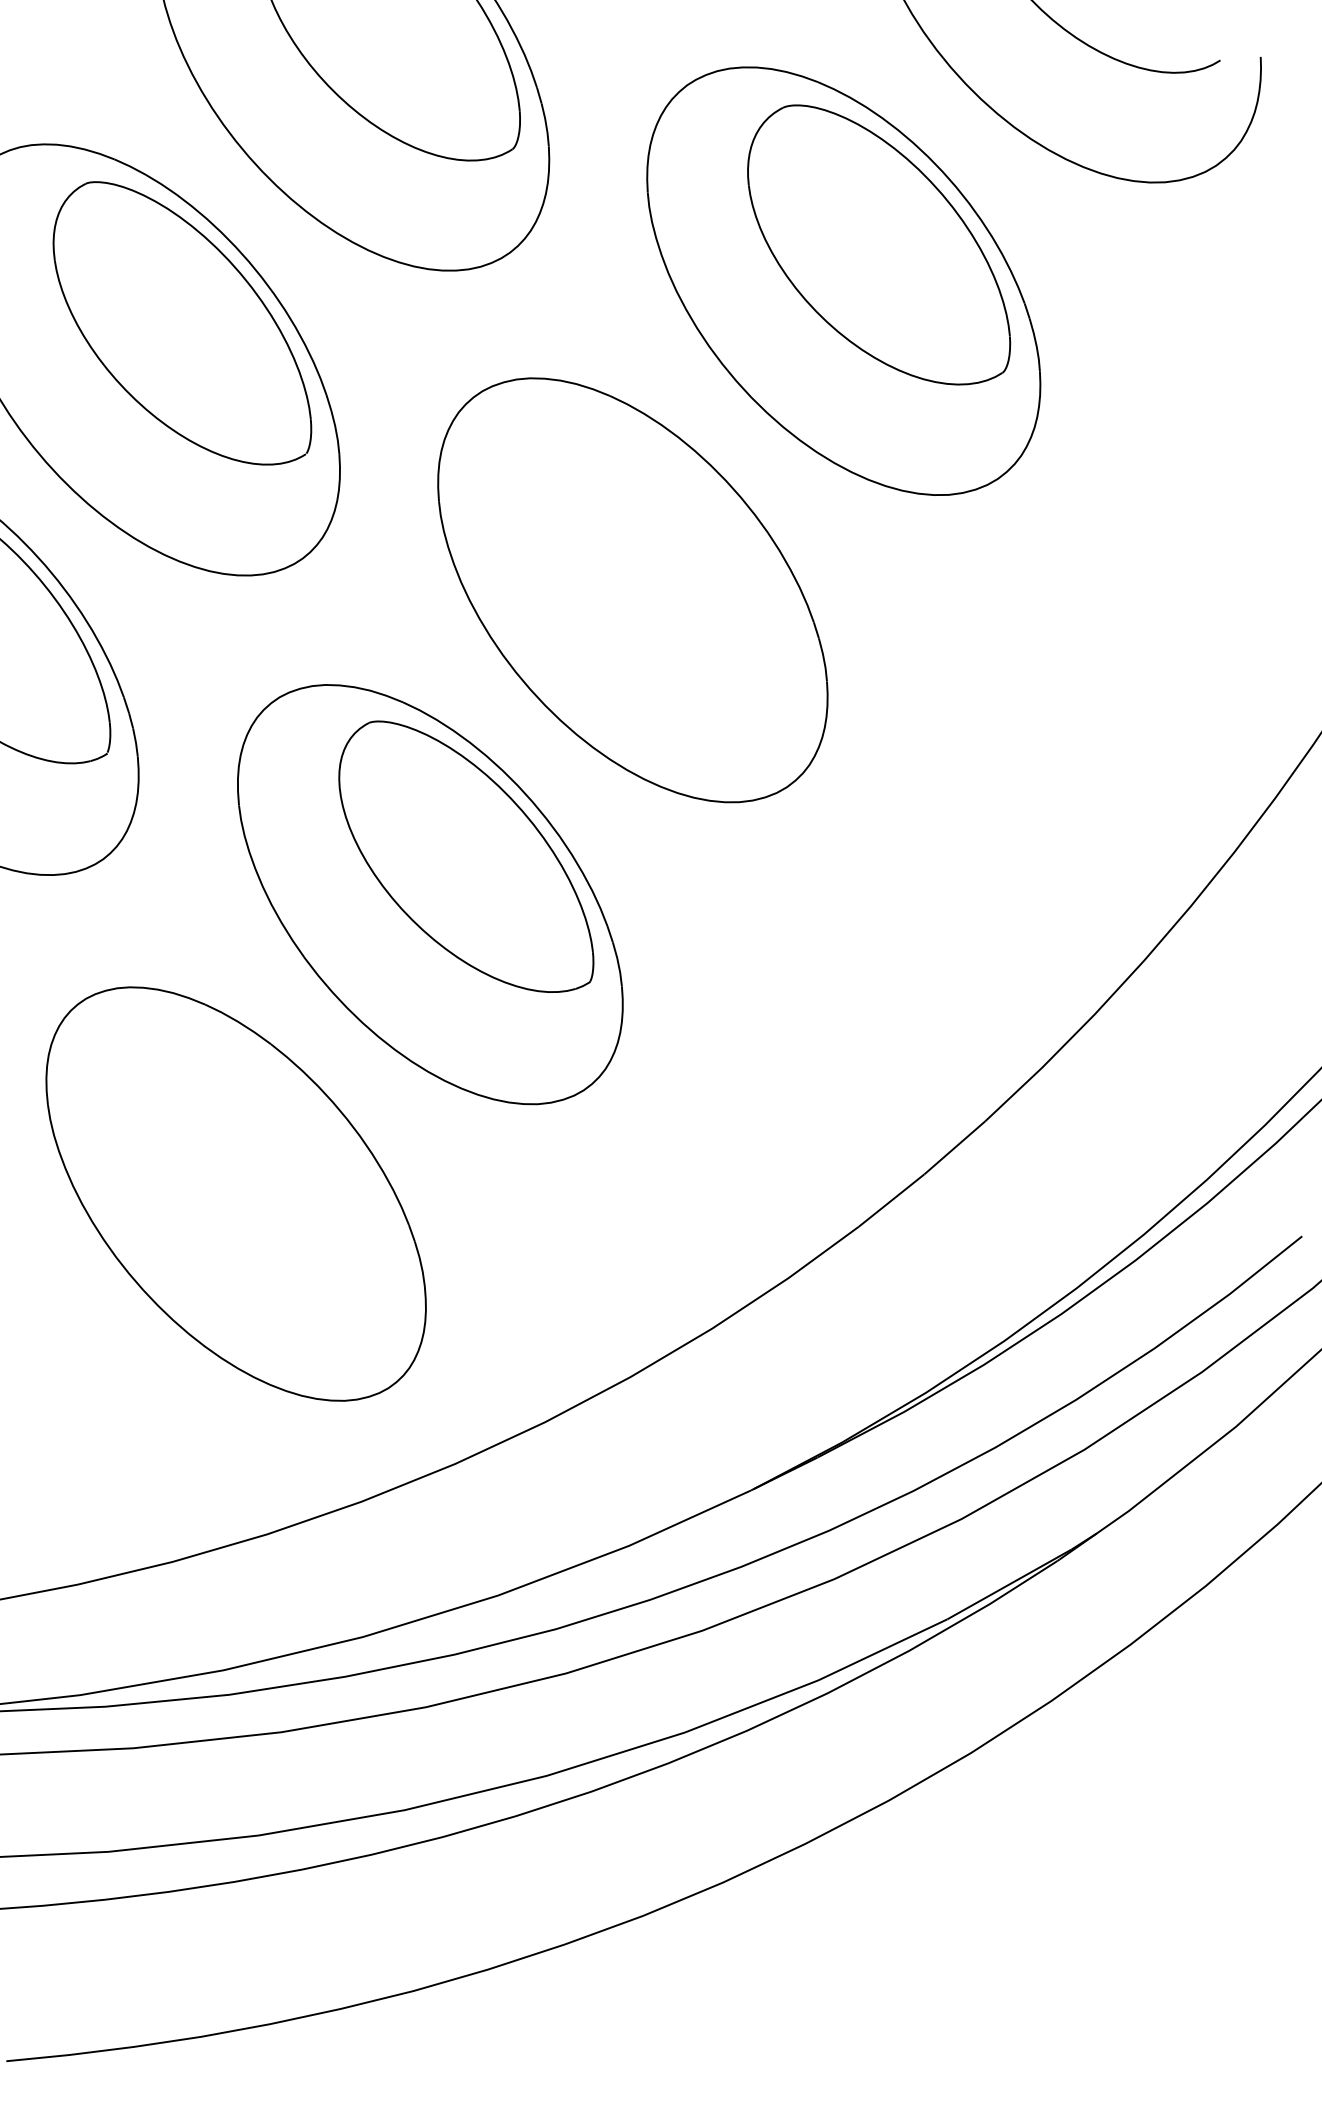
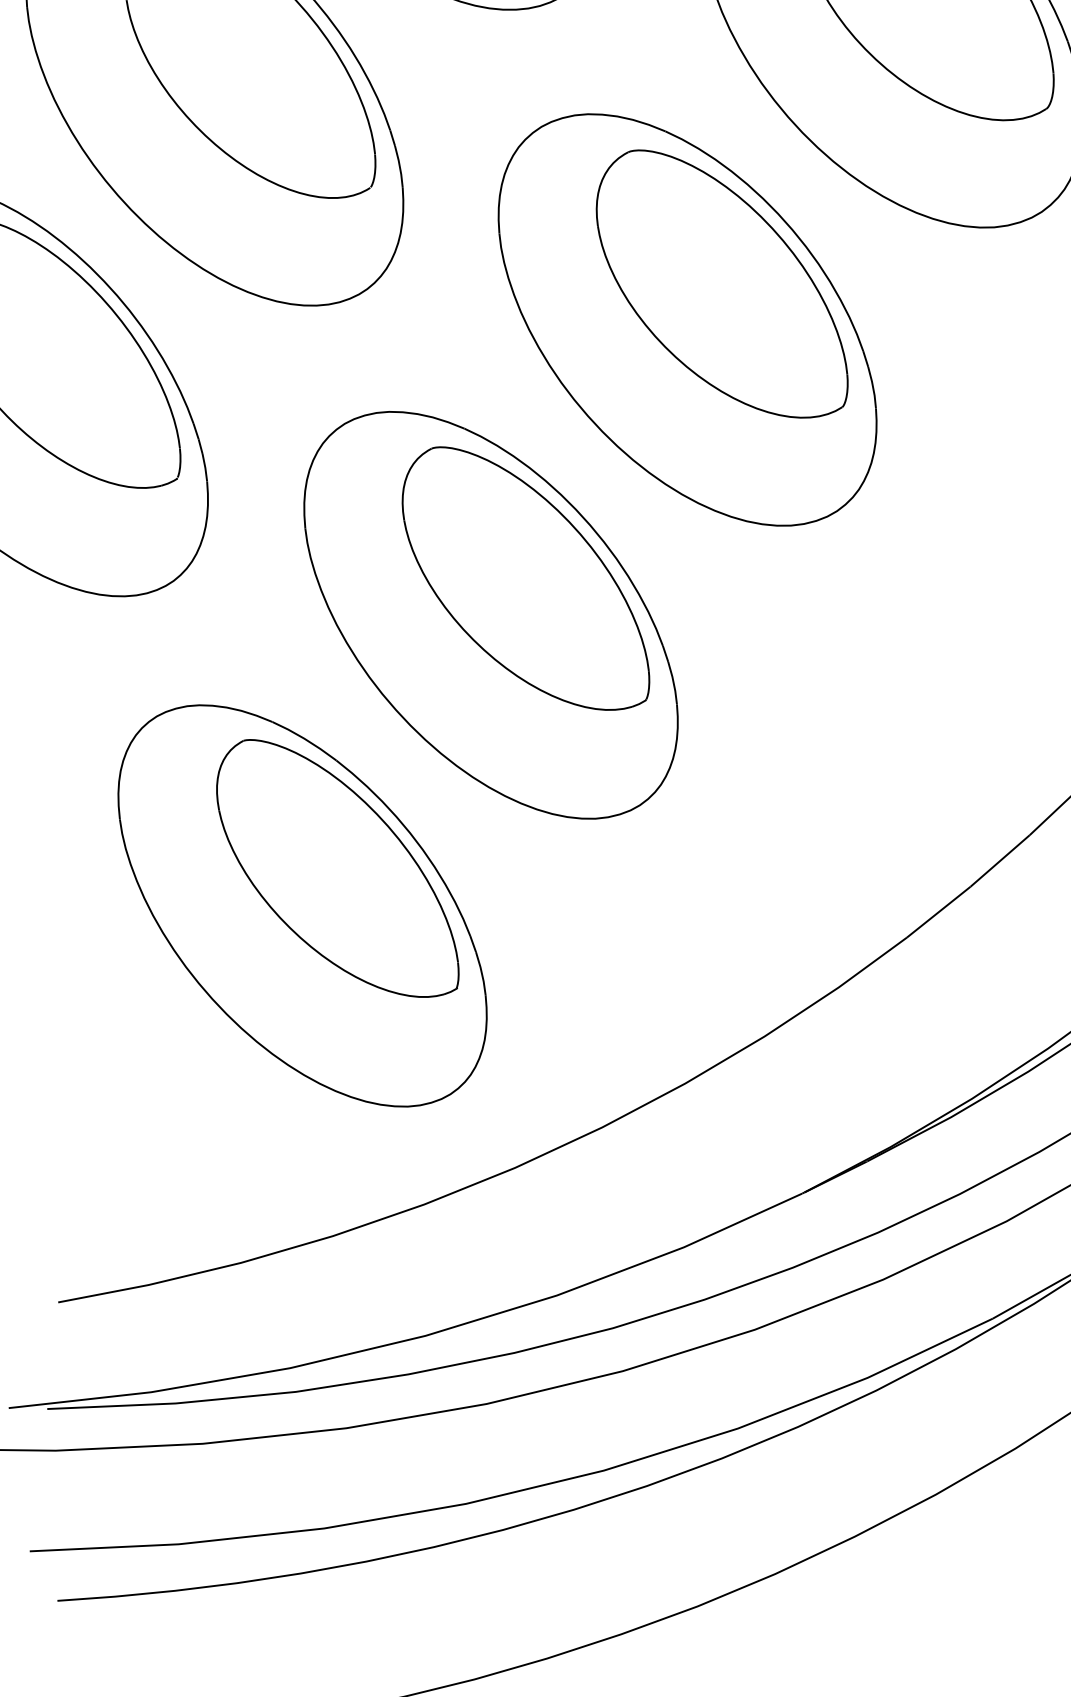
part: (668, 552) -> (722, 283), added
part: (272, 1155) -> (337, 868), added

